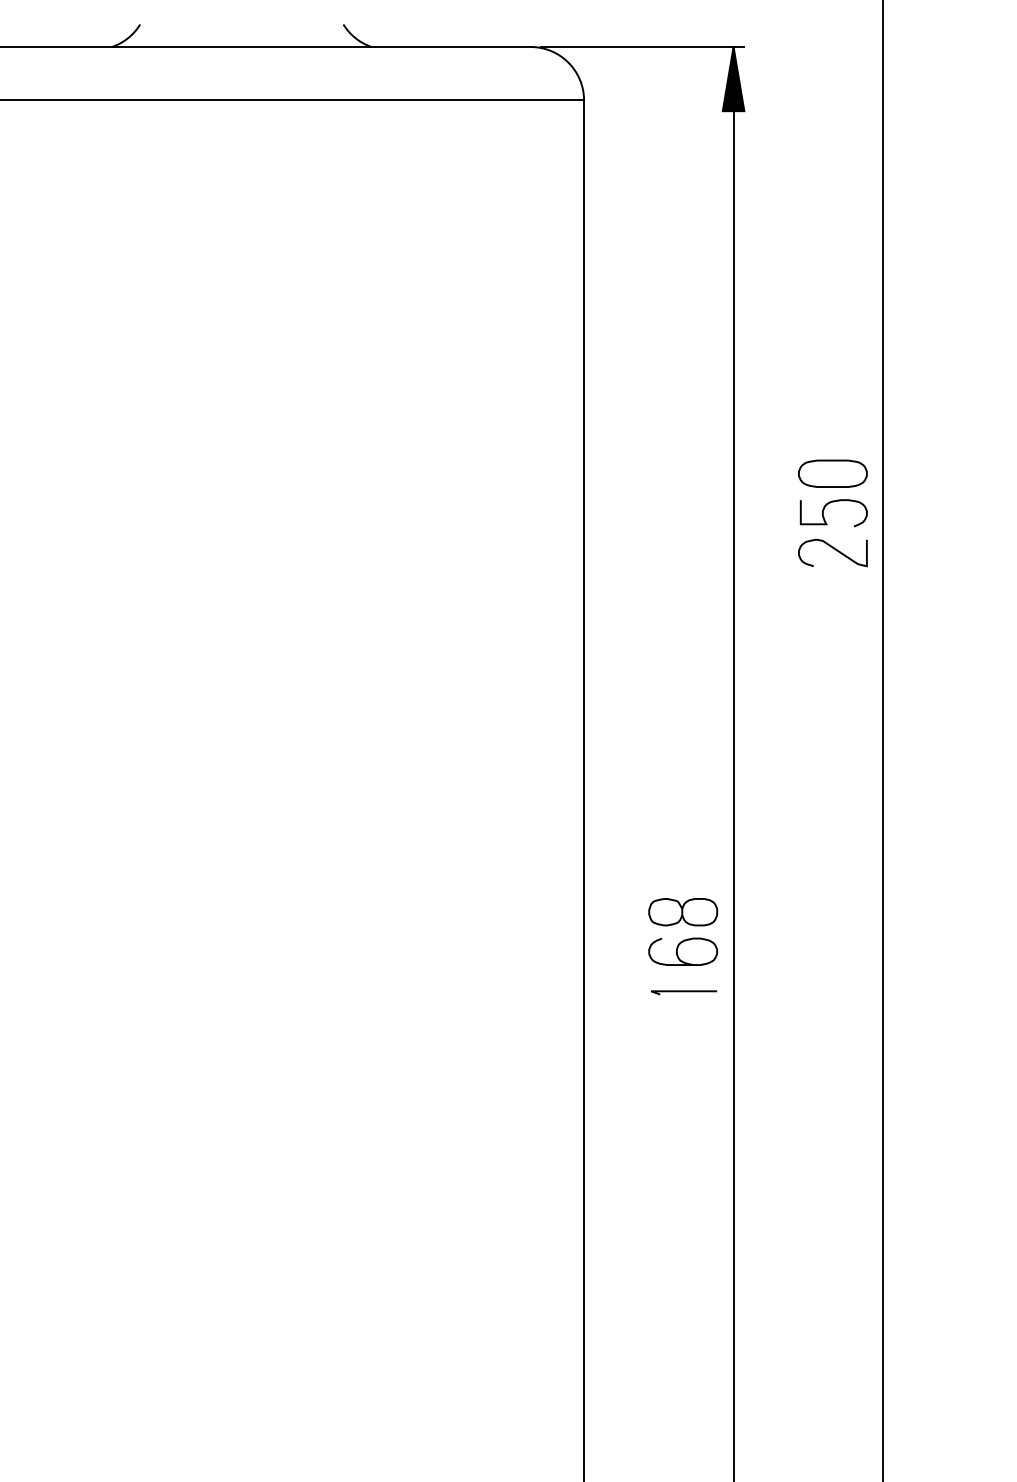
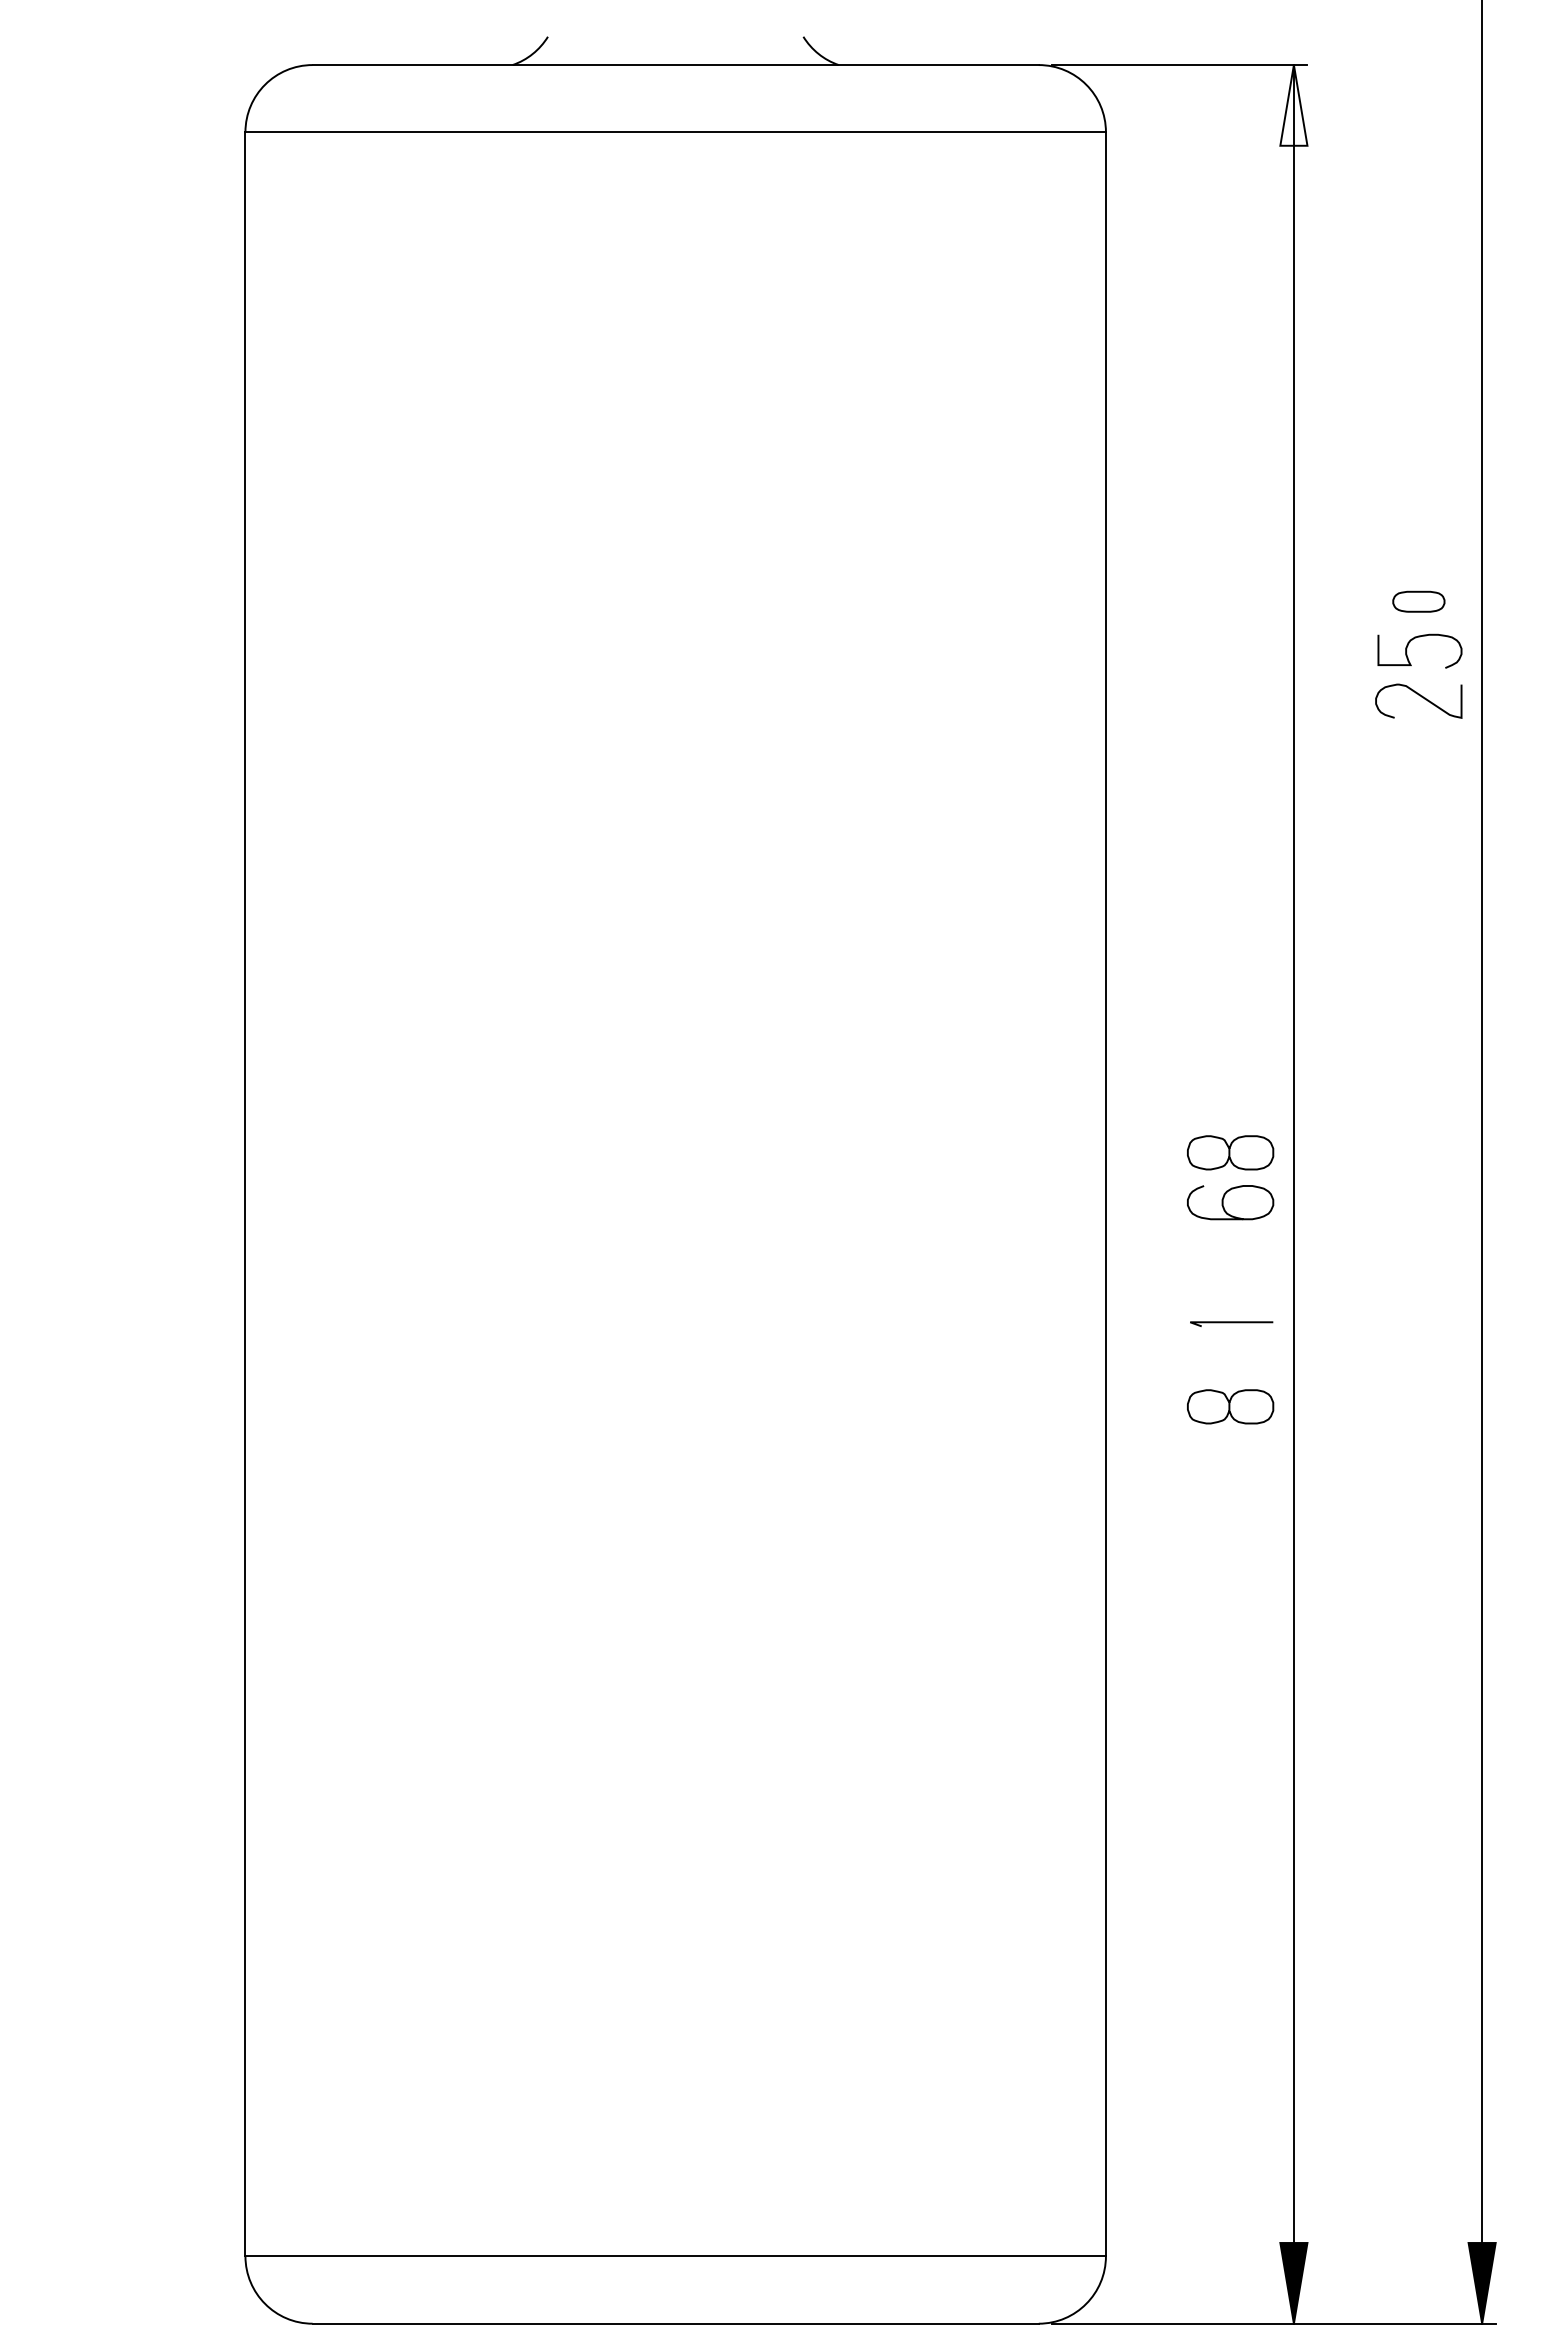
fill: (733, 79) -> (1293, 105), removed
part: (832, 473) -> (1418, 601), size x0.6
line: (683, 992) -> (1231, 1323), moved
curve: (683, 1113) -> (1230, 1406), added

